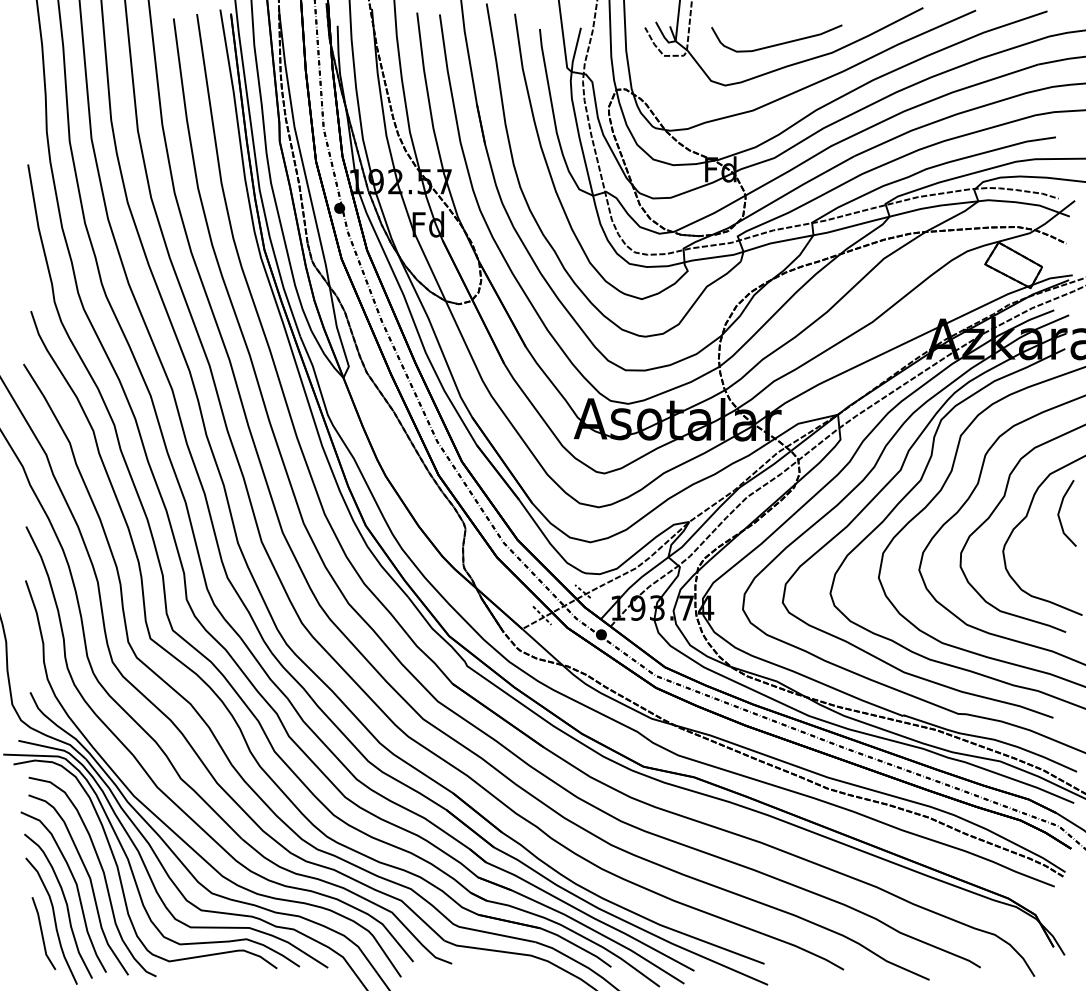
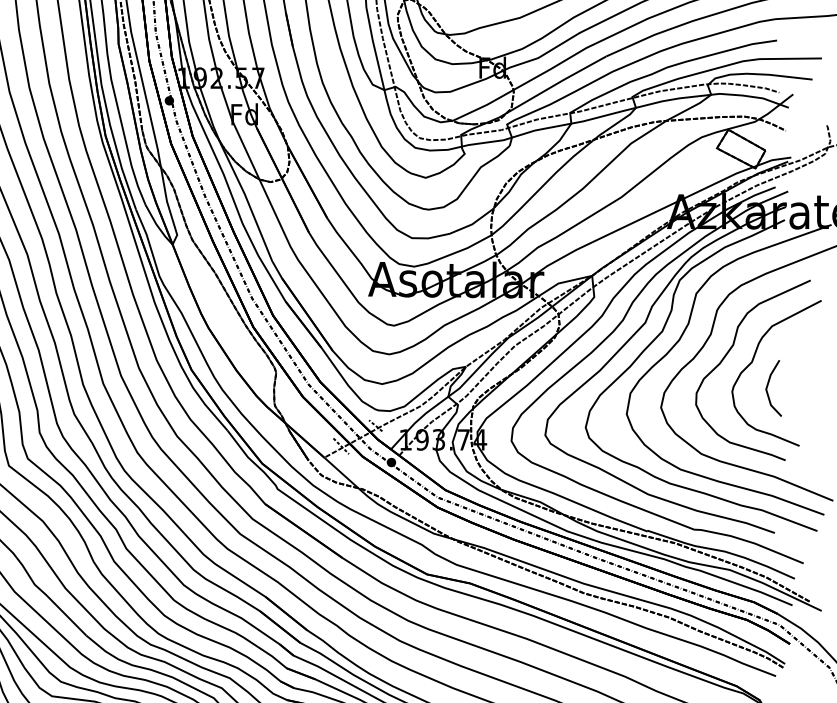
line: (1060, 511) -> (768, 386), moved

